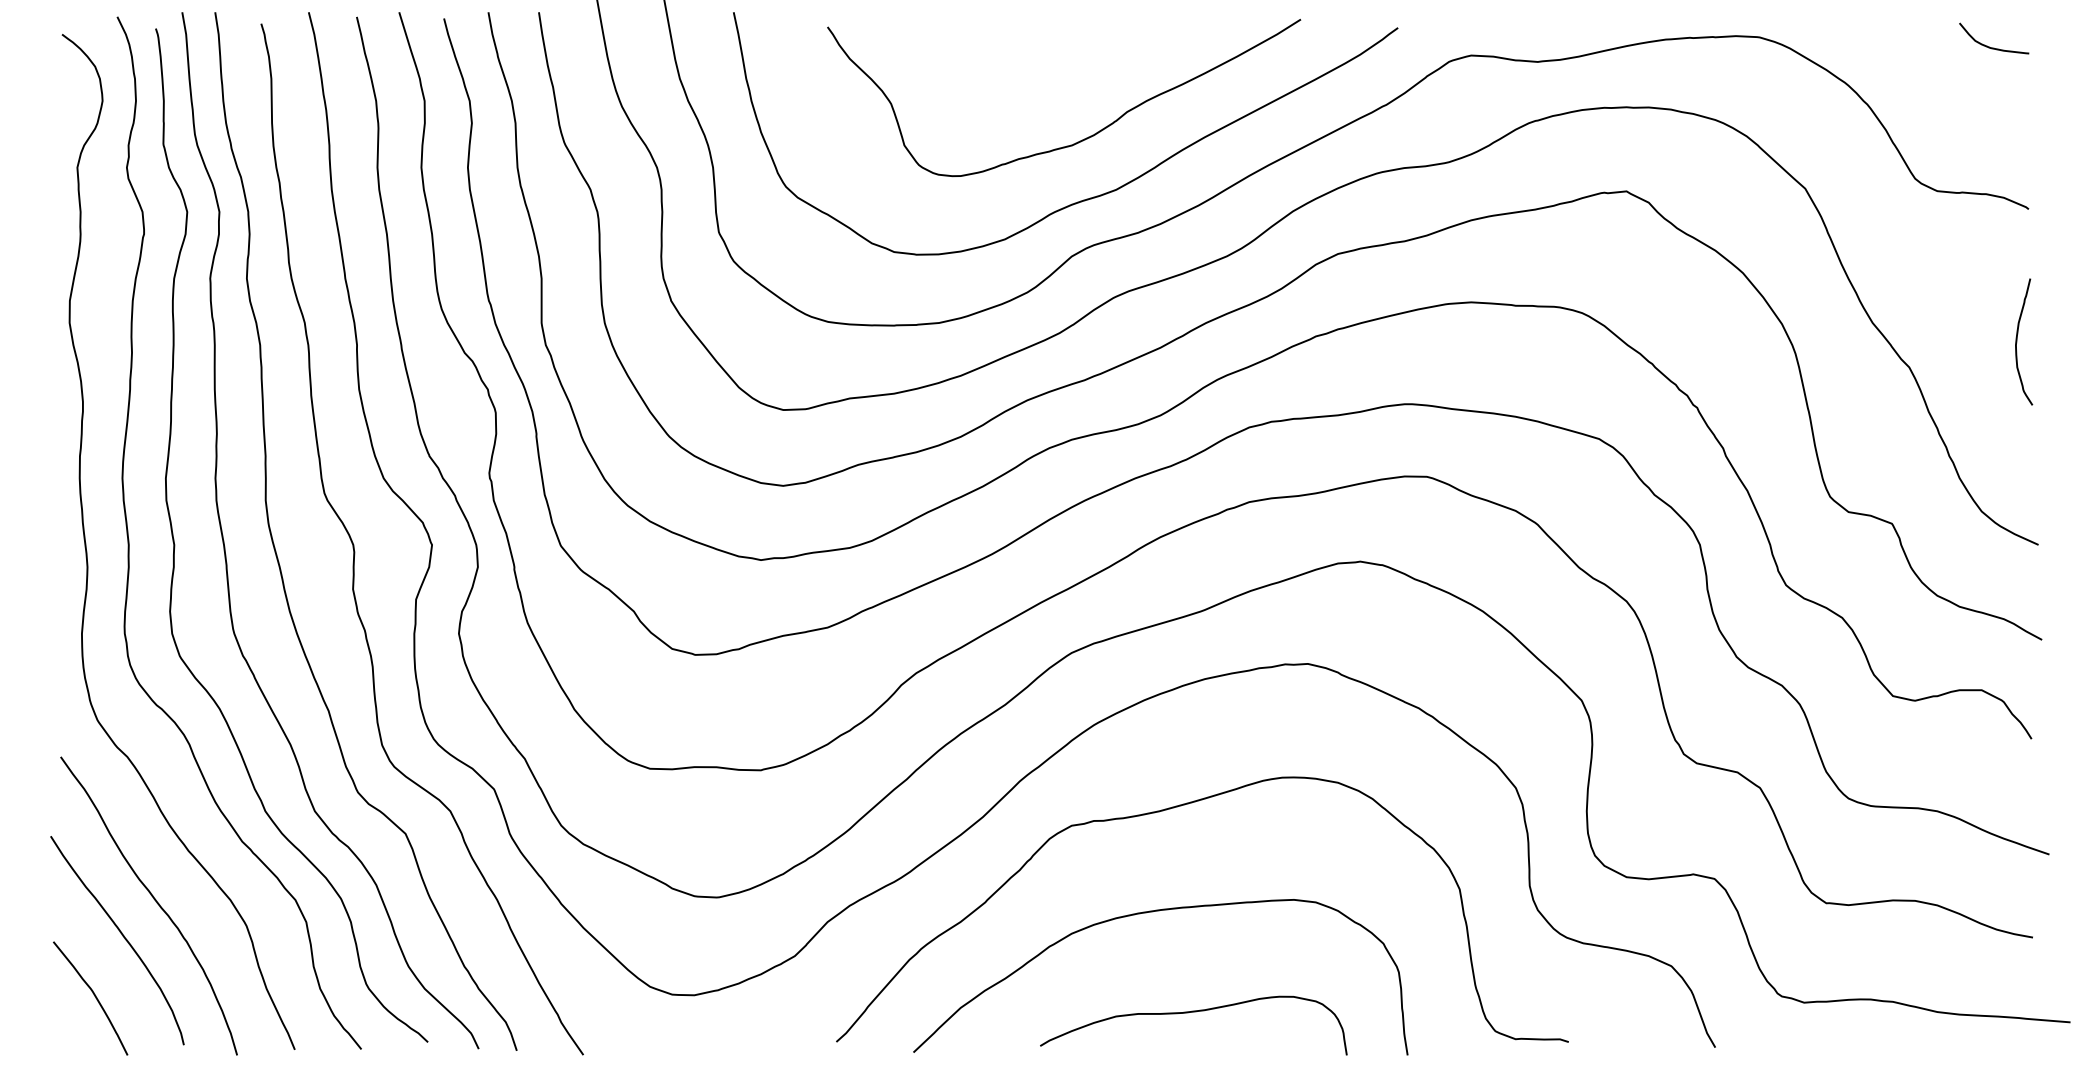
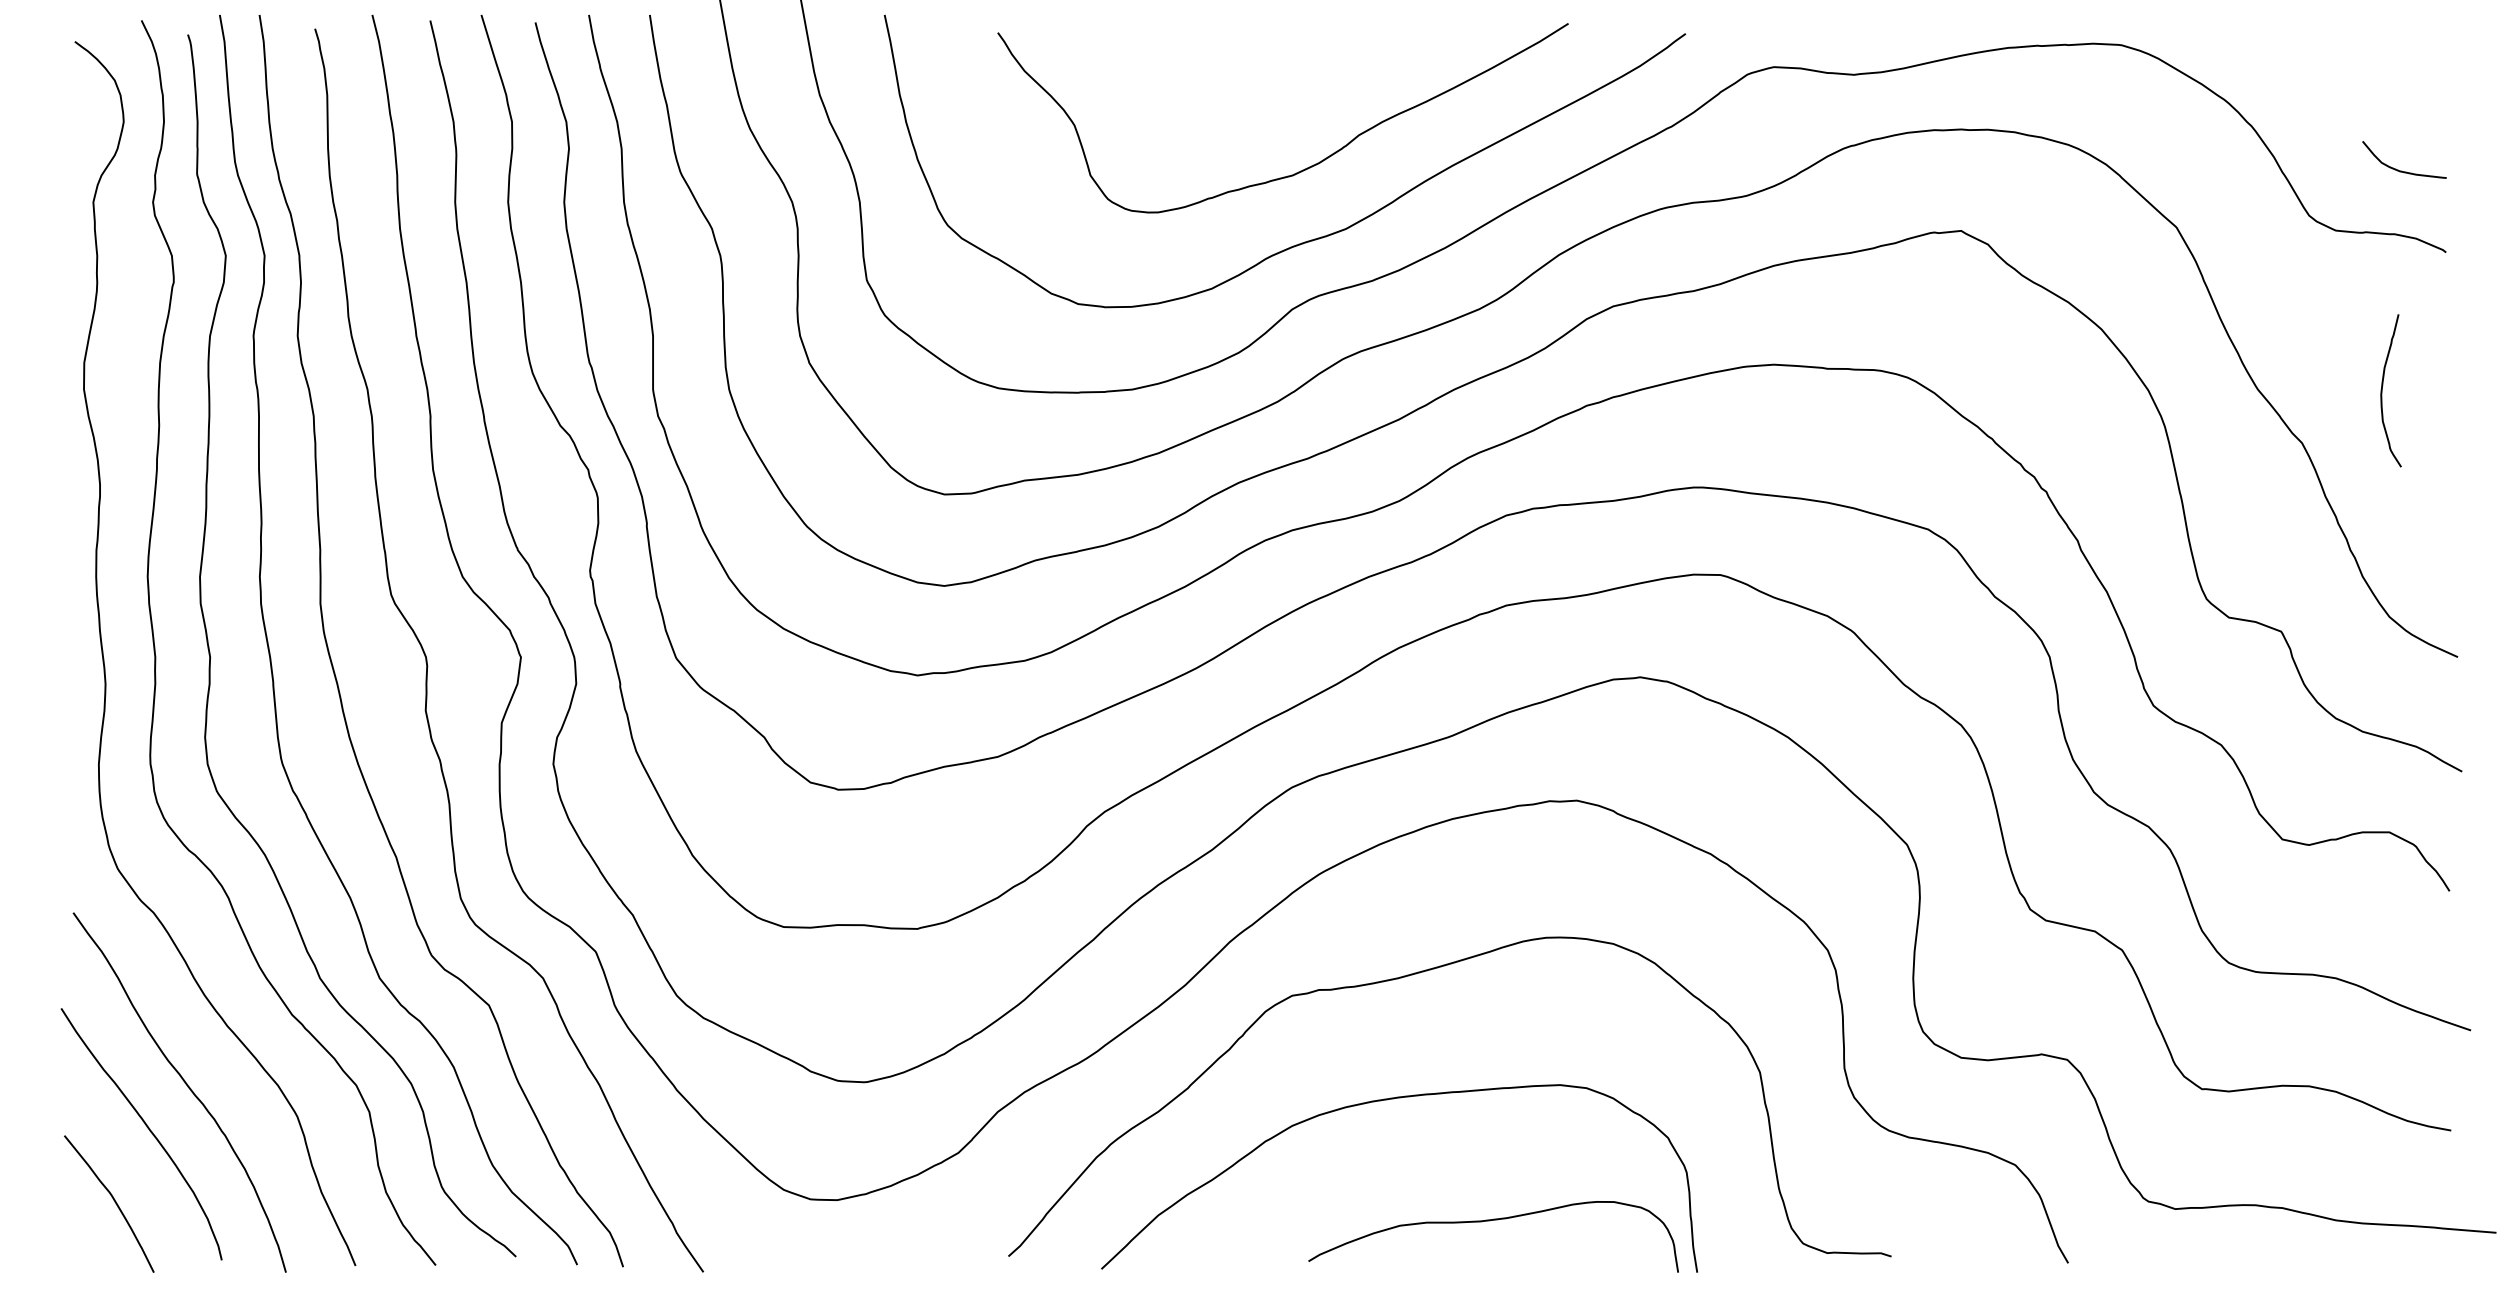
curve: (1994, 47) -> (2404, 170), moved
curve: (2017, 341) -> (2383, 390), moved
curve: (1193, 1012) -> (1493, 1220), moved

